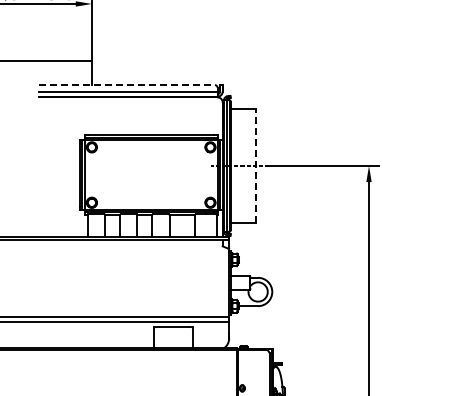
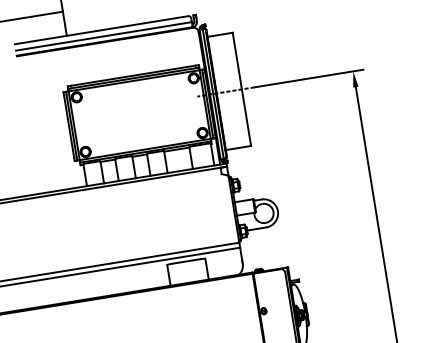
line: (127, 85) -> (102, 30), dashed -> solid
line: (256, 165) -> (242, 88), dashed -> solid

